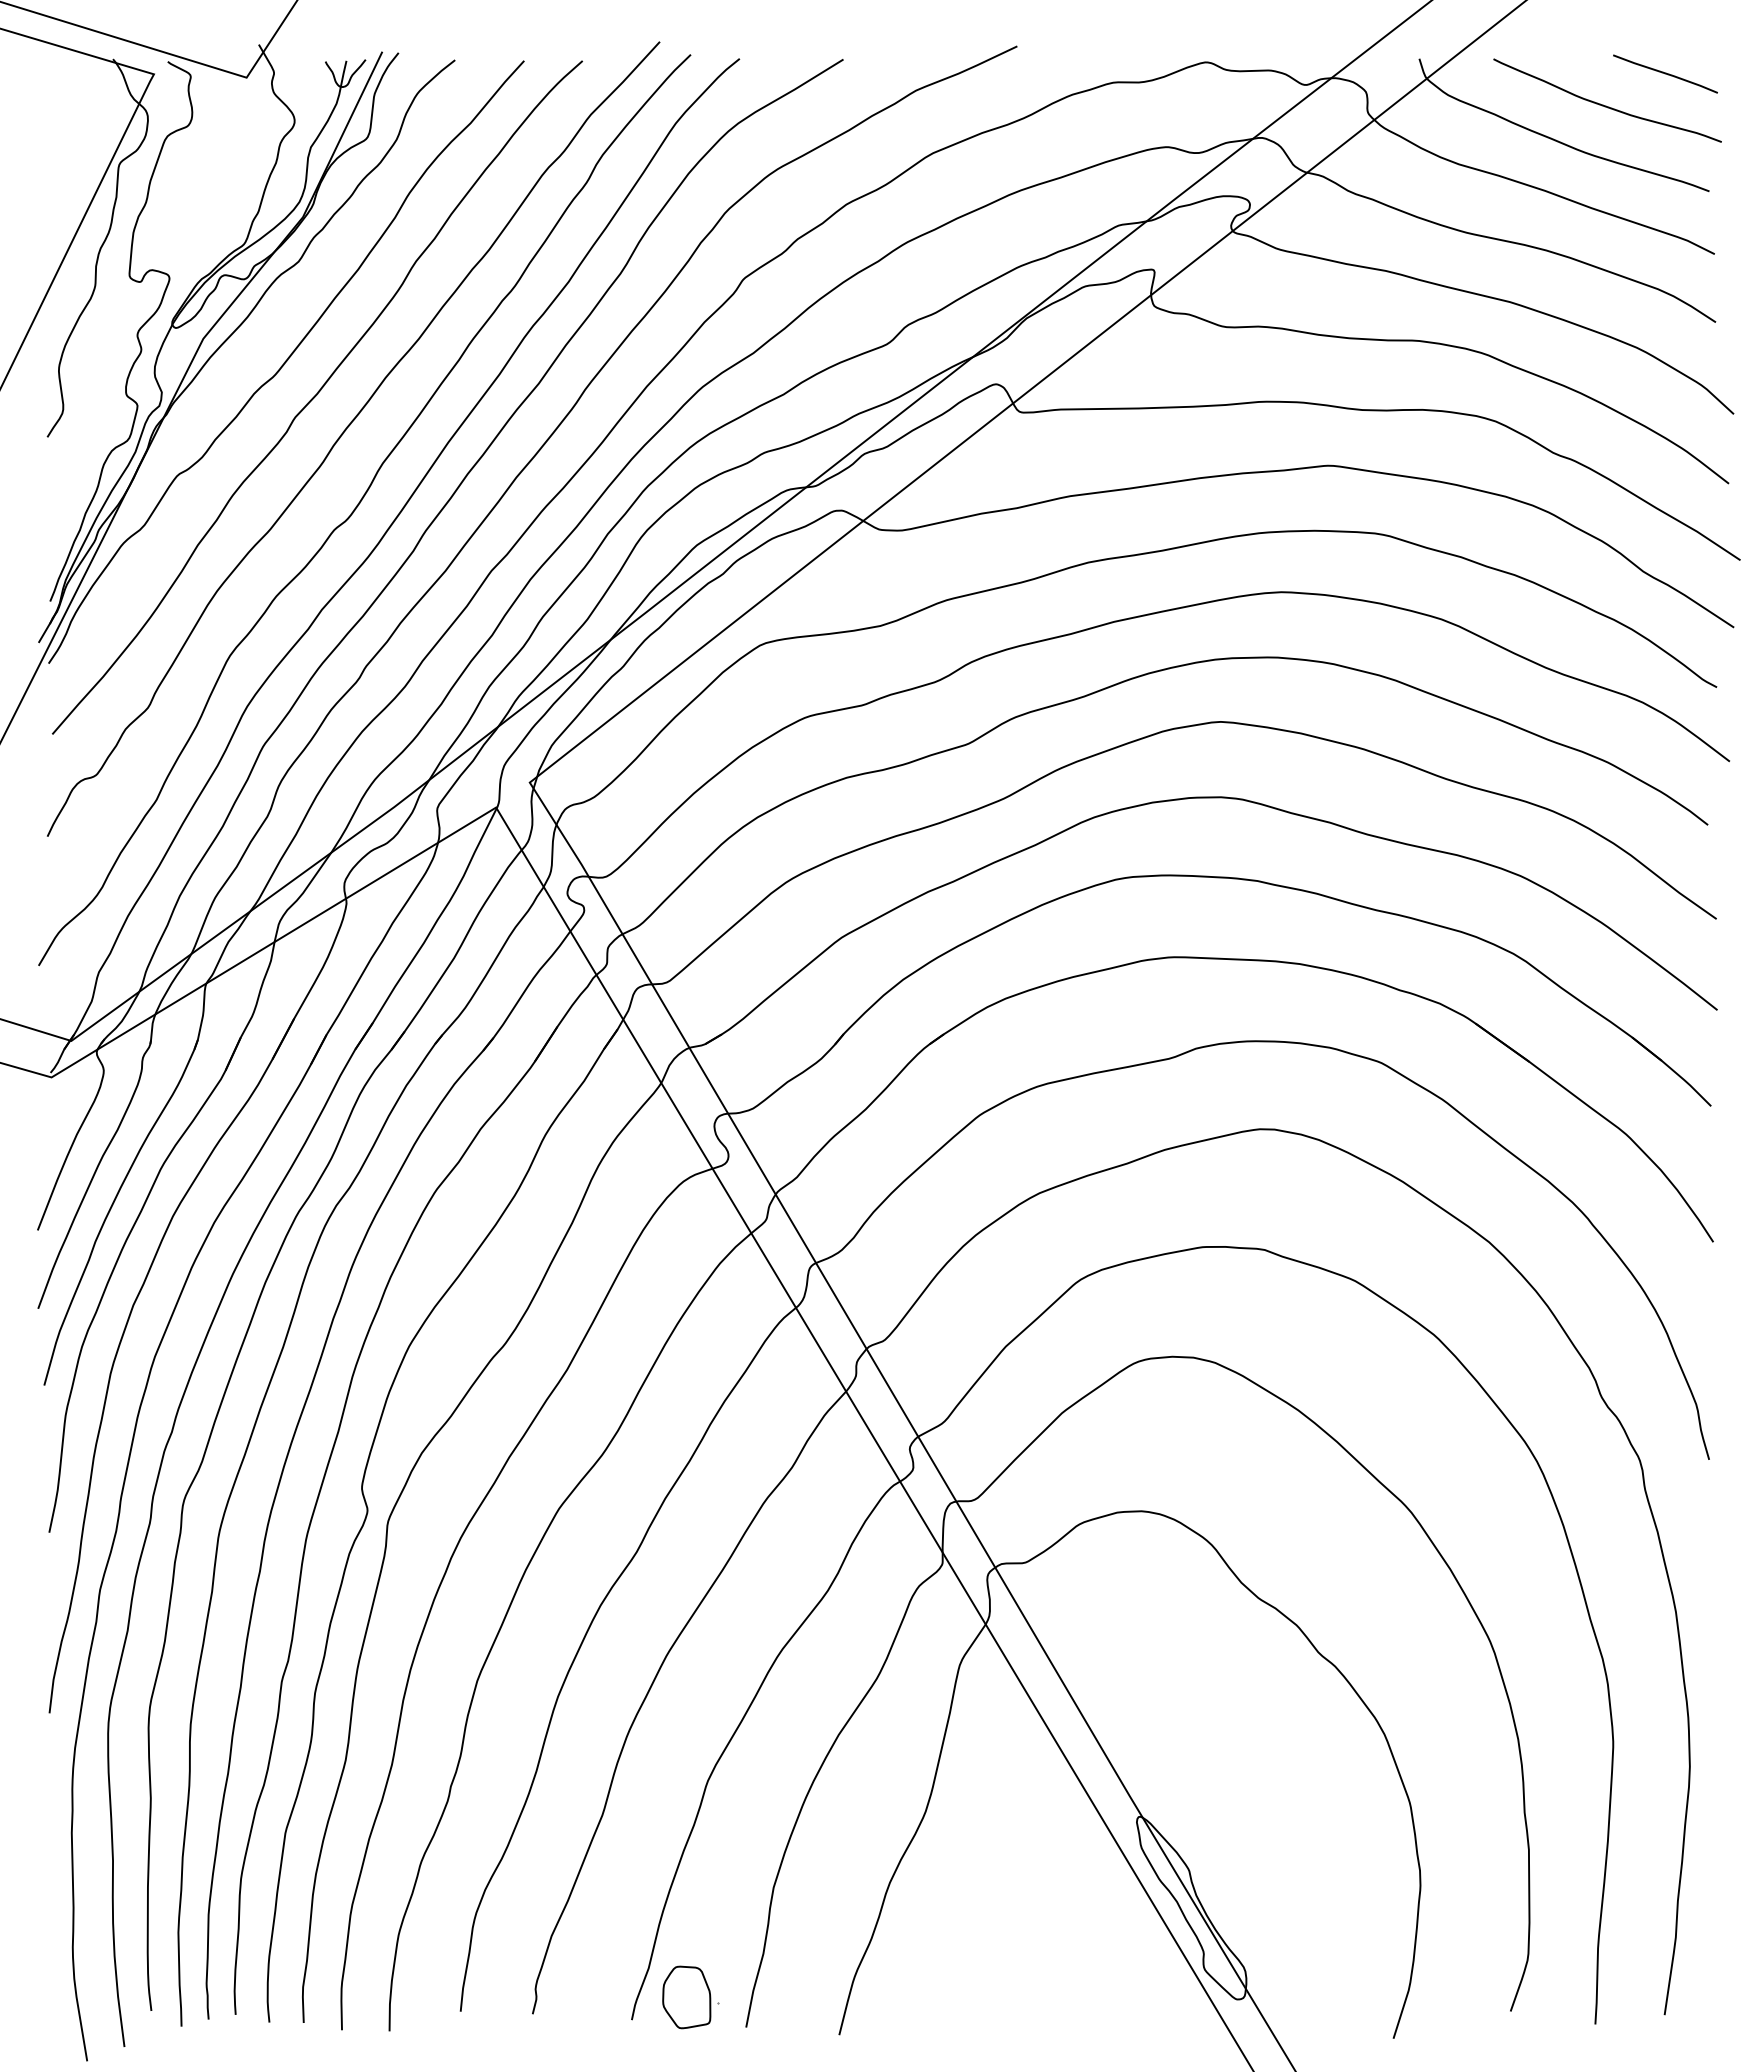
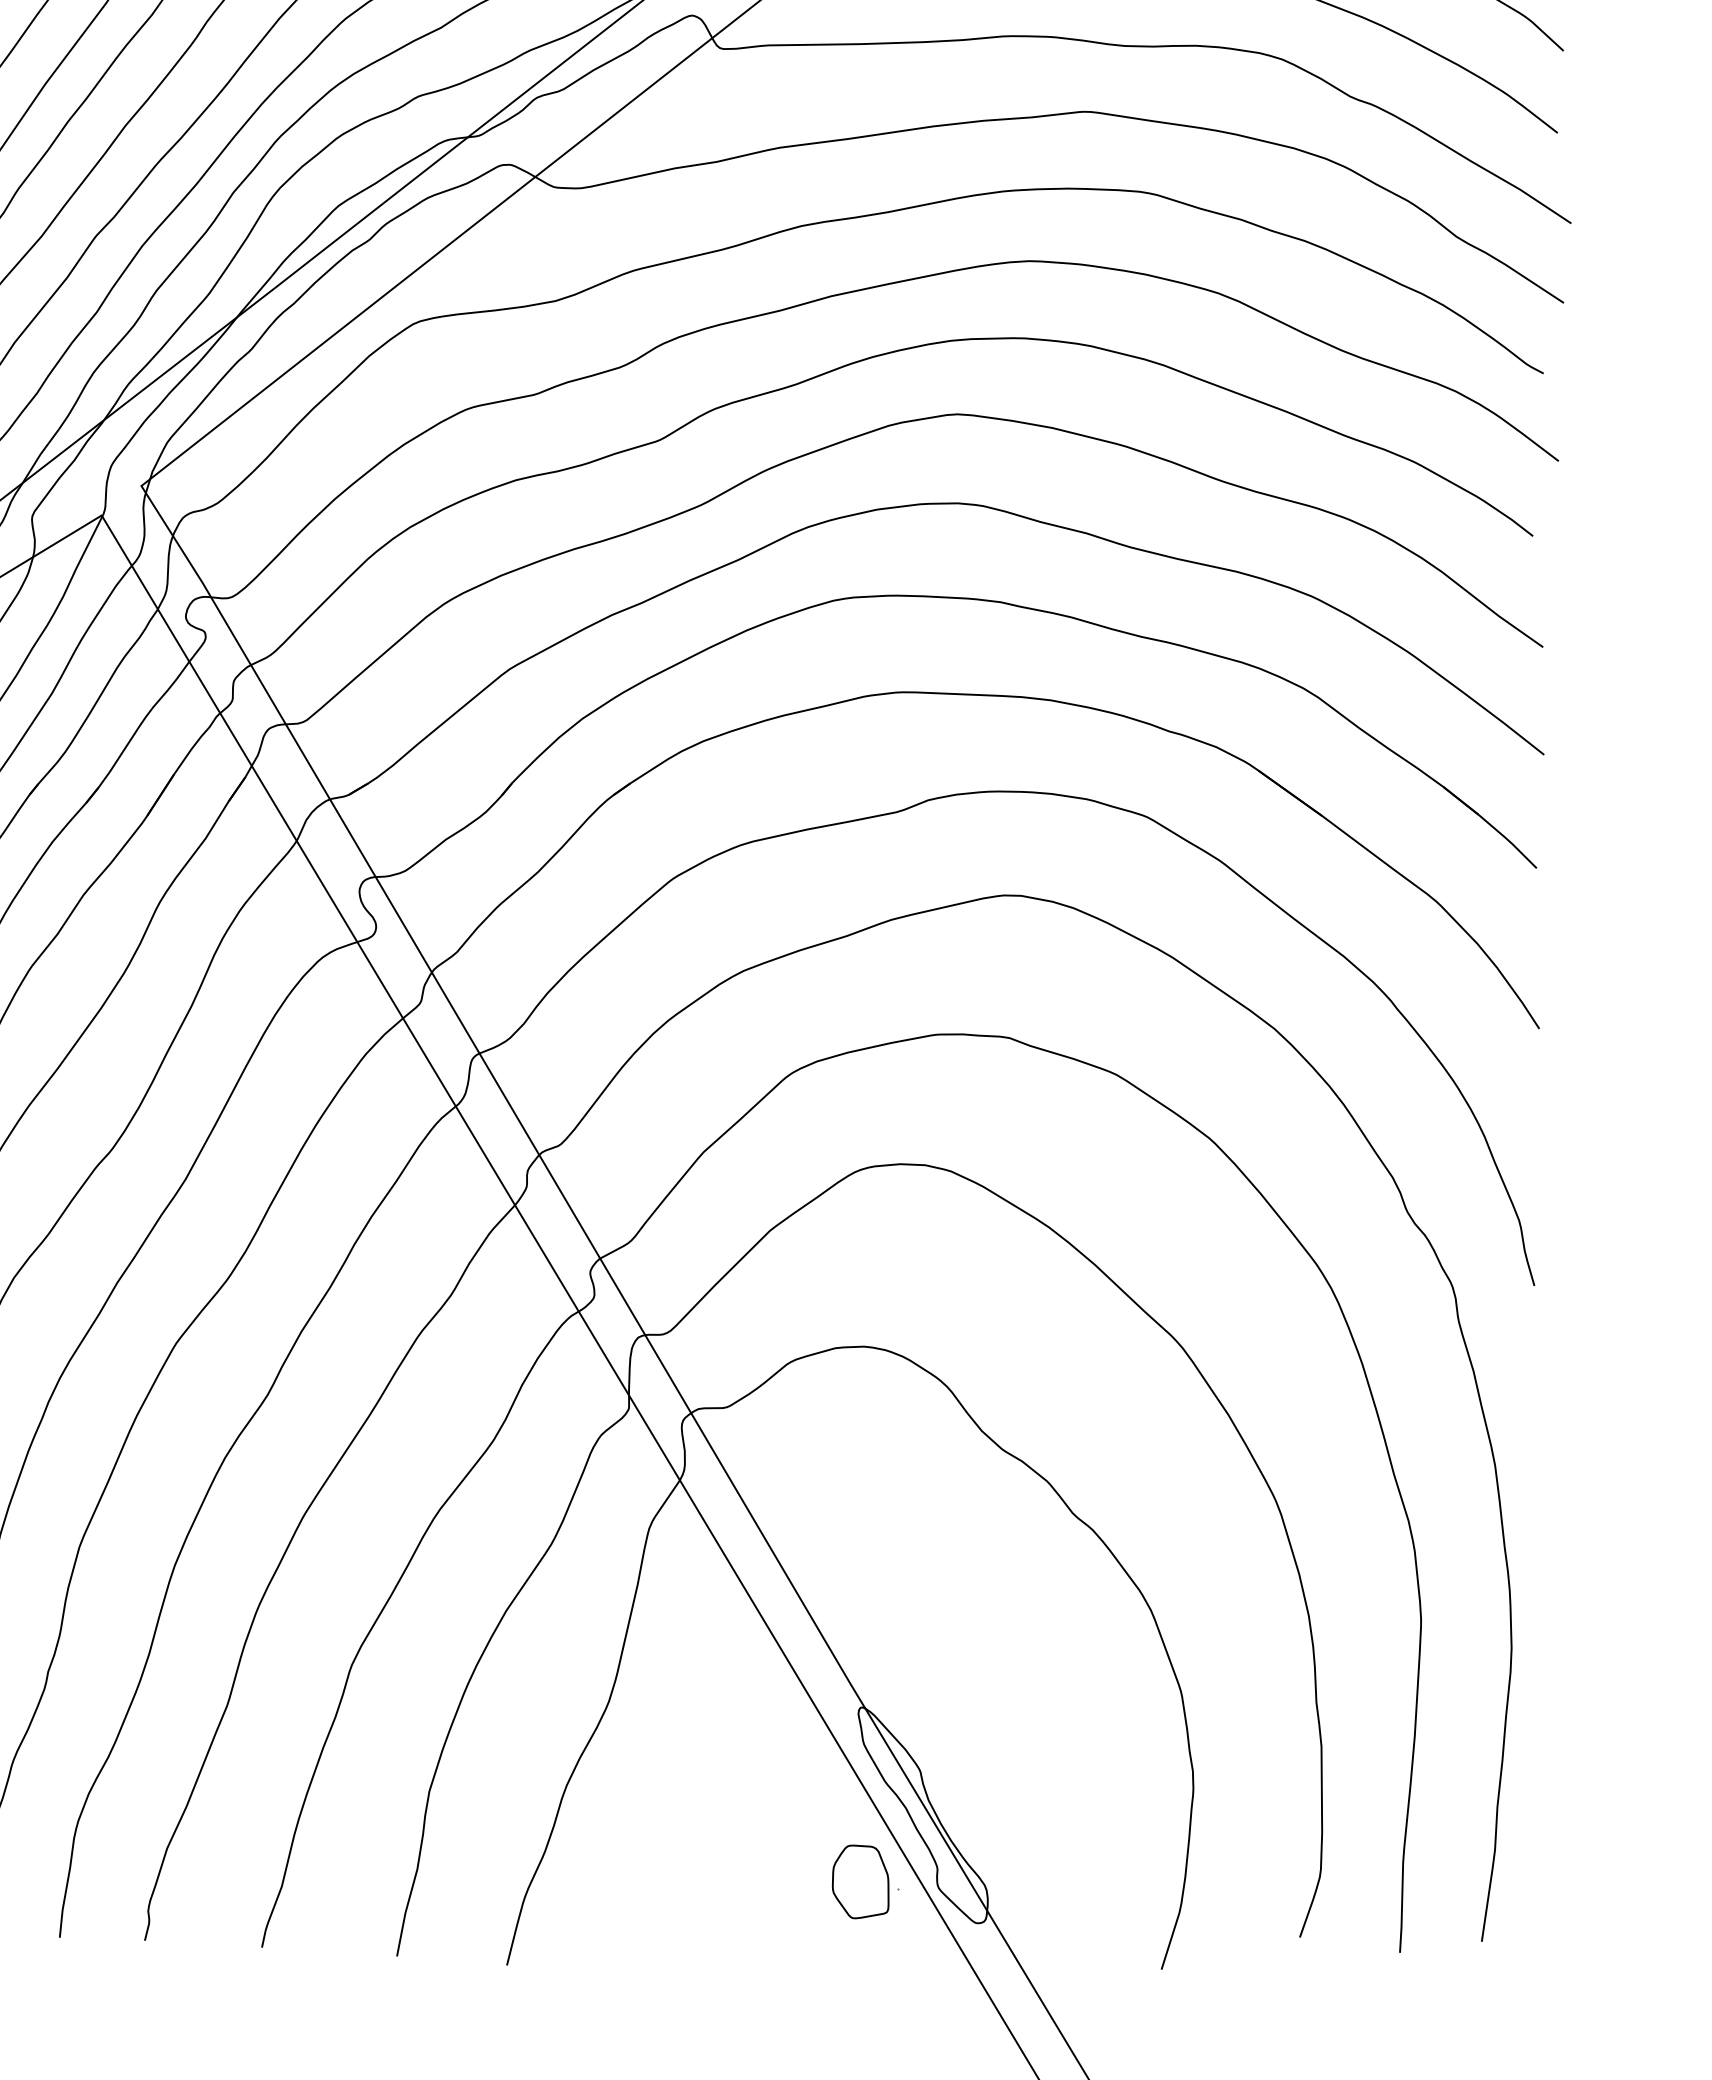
part: (690, 1997) -> (865, 1881), moved

